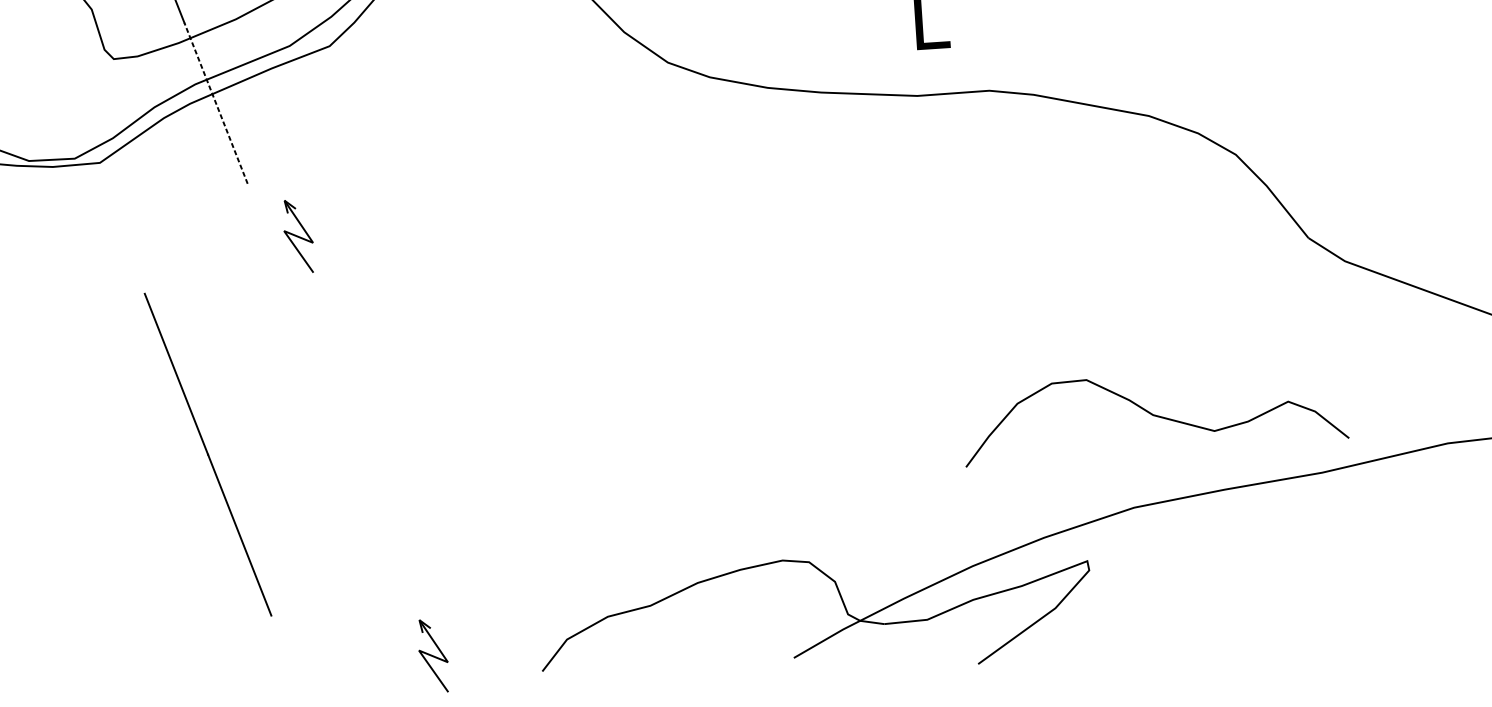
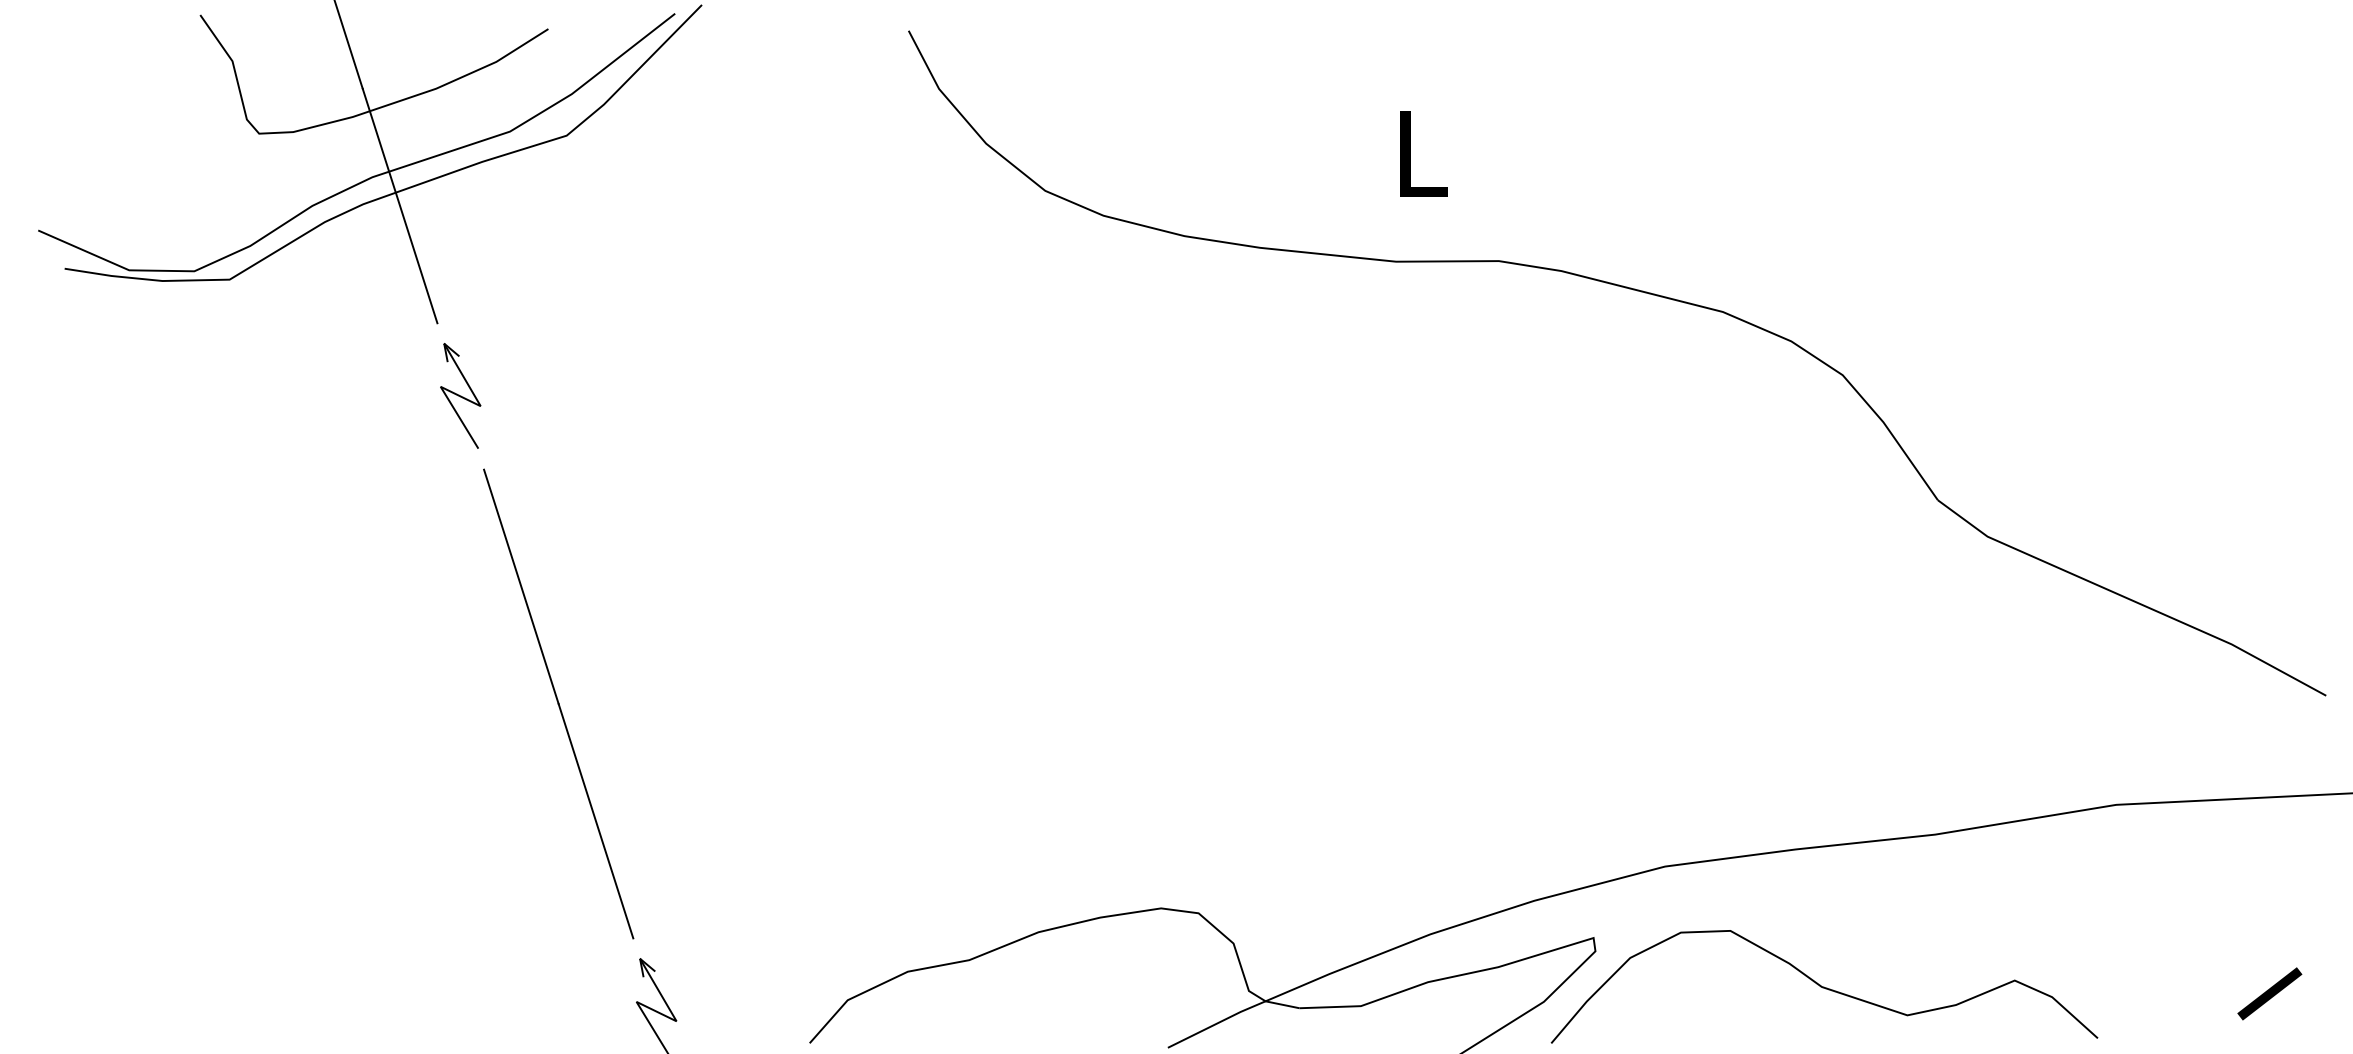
line: (216, 103) -> (400, 206), dashed -> solid
part: (298, 236) -> (460, 395), moved
curve: (1155, 414) -> (1824, 986), moved
line: (207, 454) -> (558, 703), moved

